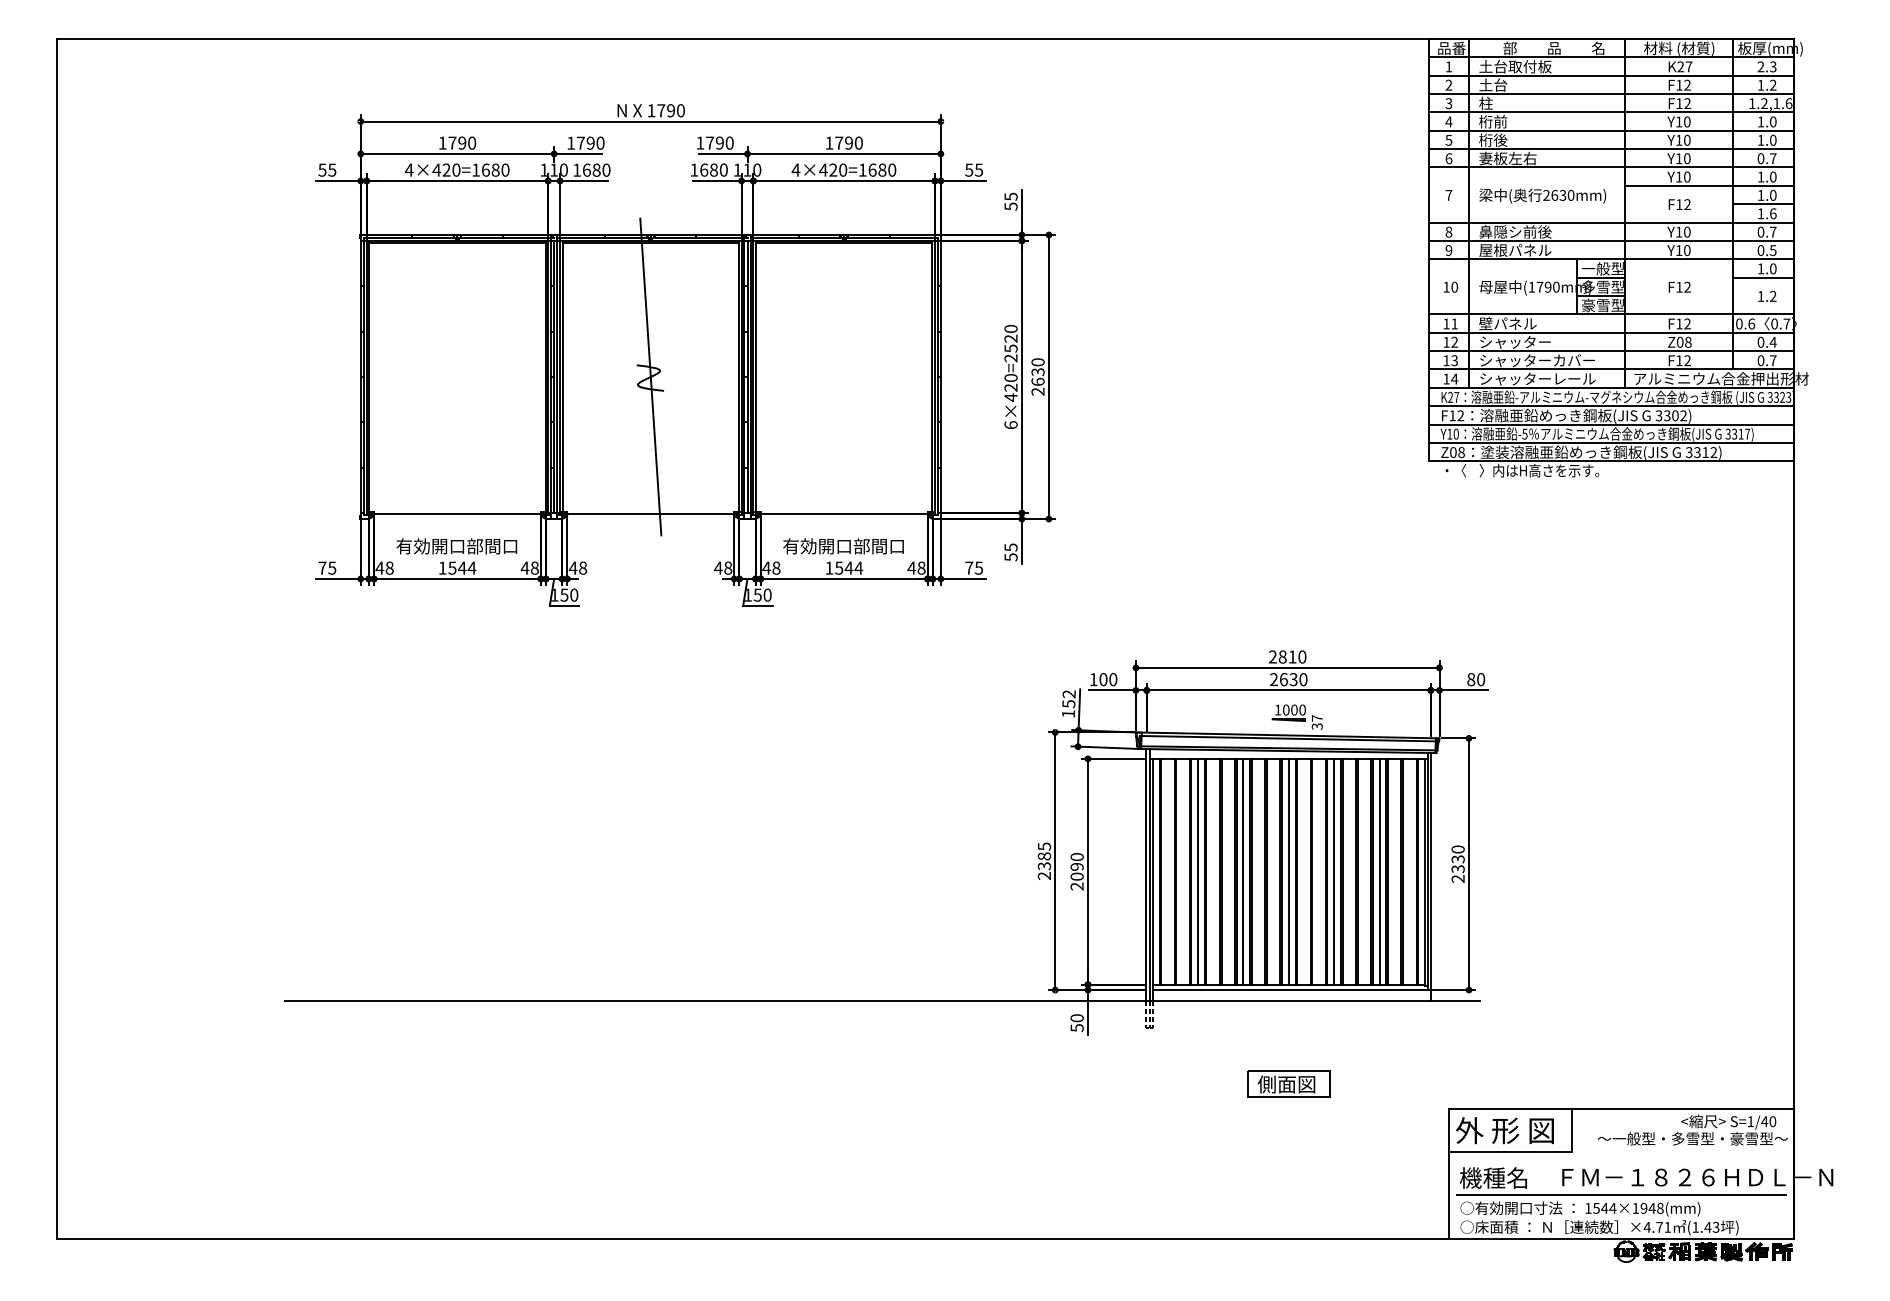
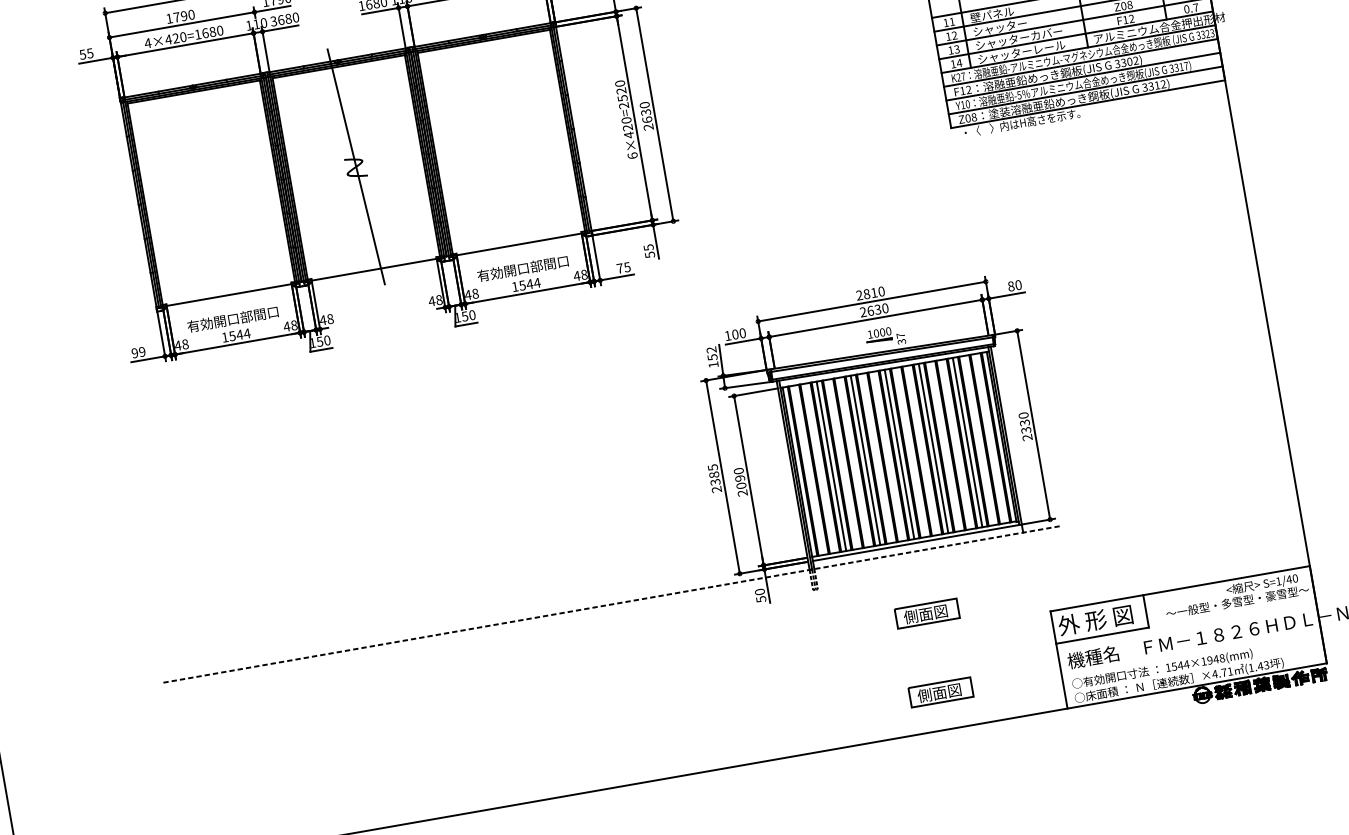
text: (576, 169) -> (273, 20), 1680 -> 3680
text: (327, 567) -> (138, 352), 75 -> 99
line: (882, 1000) -> (611, 604), solid -> dashed
part: (1288, 1188) -> (940, 692), added
line: (1621, 1195) -> (1191, 653), removed

